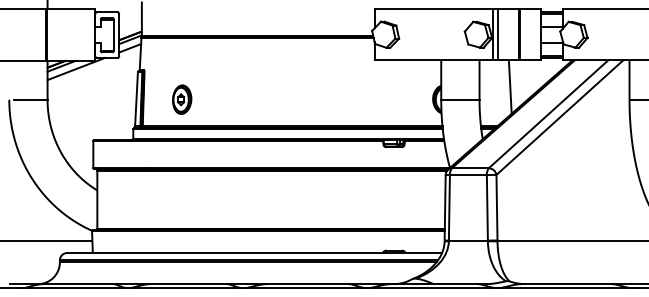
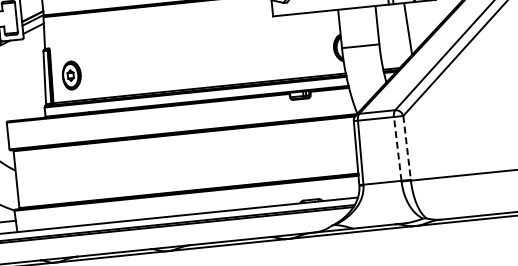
part: (182, 99) -> (72, 75), moved
line: (487, 207) -> (397, 148), solid -> dashed
line: (496, 207) -> (406, 147), solid -> dashed

